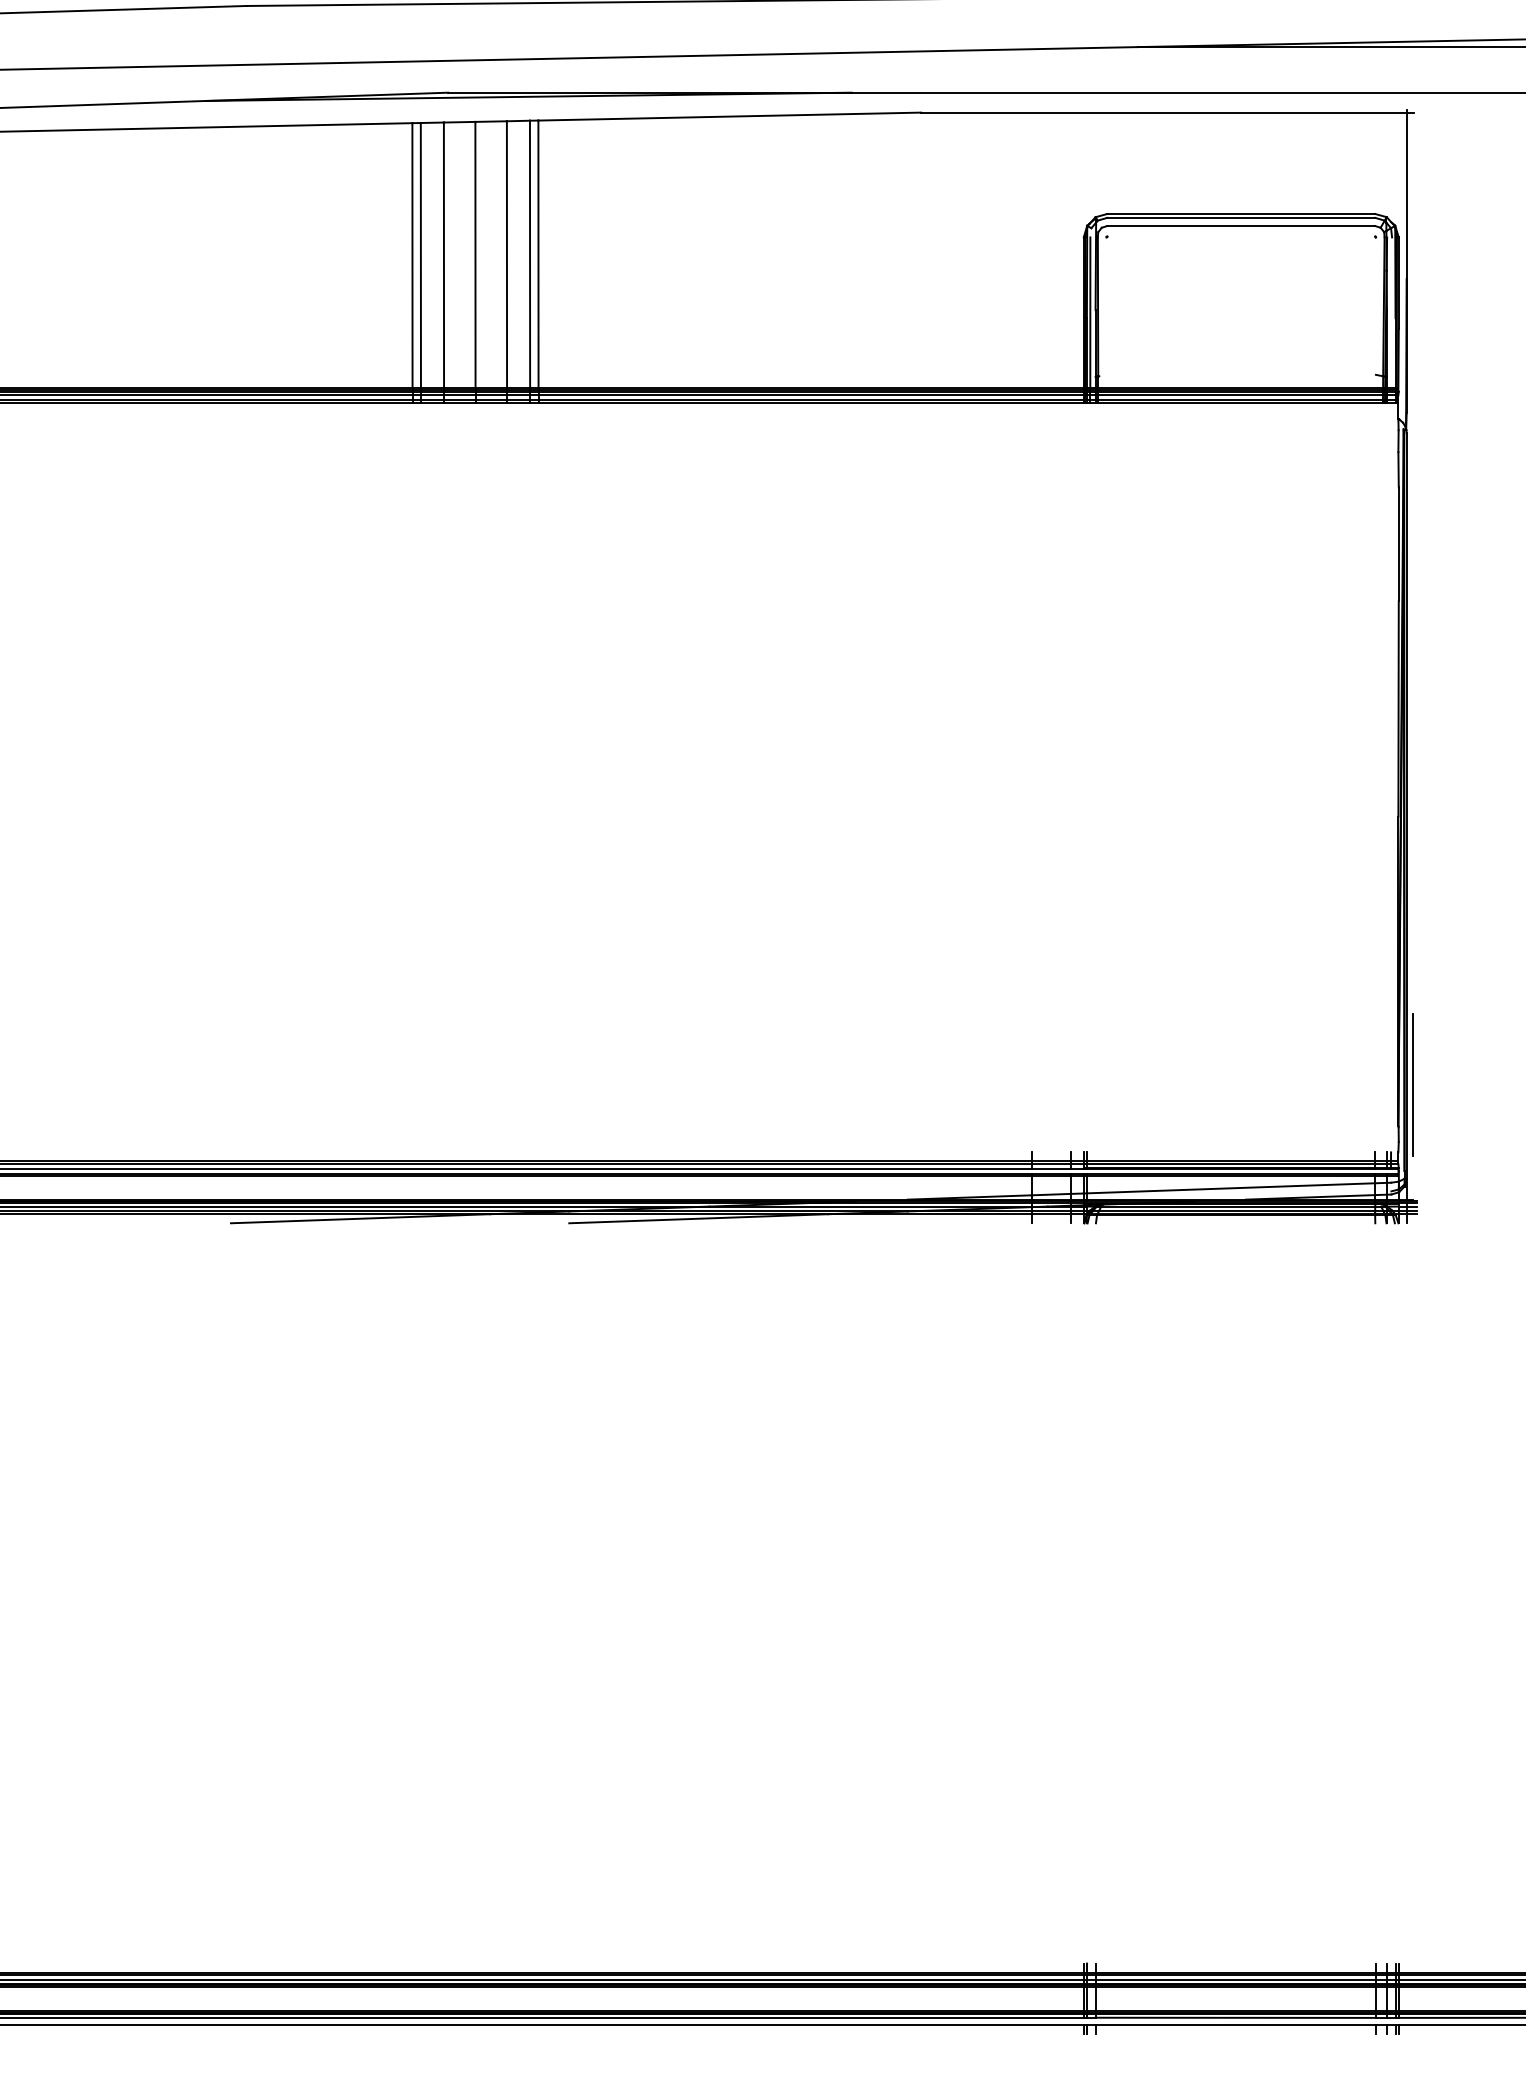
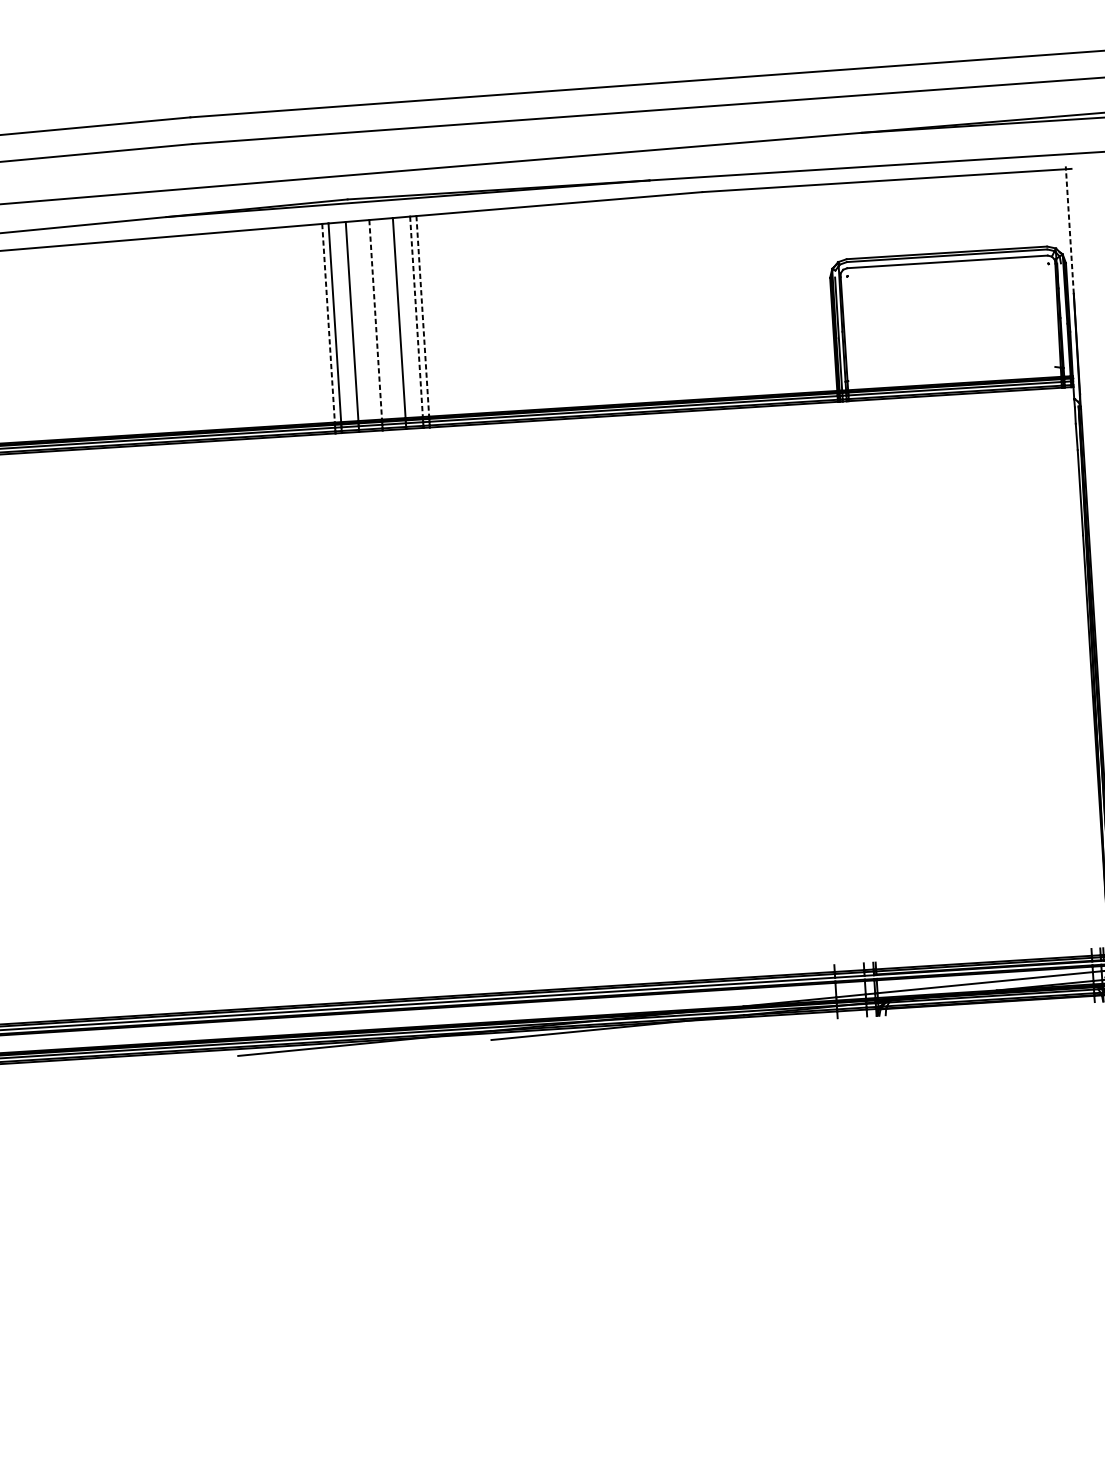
line: (1406, 195) -> (1069, 231), solid -> dashed
line: (530, 254) -> (416, 316), solid -> dashed
line: (538, 254) -> (422, 316), solid -> dashed
line: (412, 255) -> (328, 322), solid -> dashed
line: (475, 255) -> (375, 320), solid -> dashed

